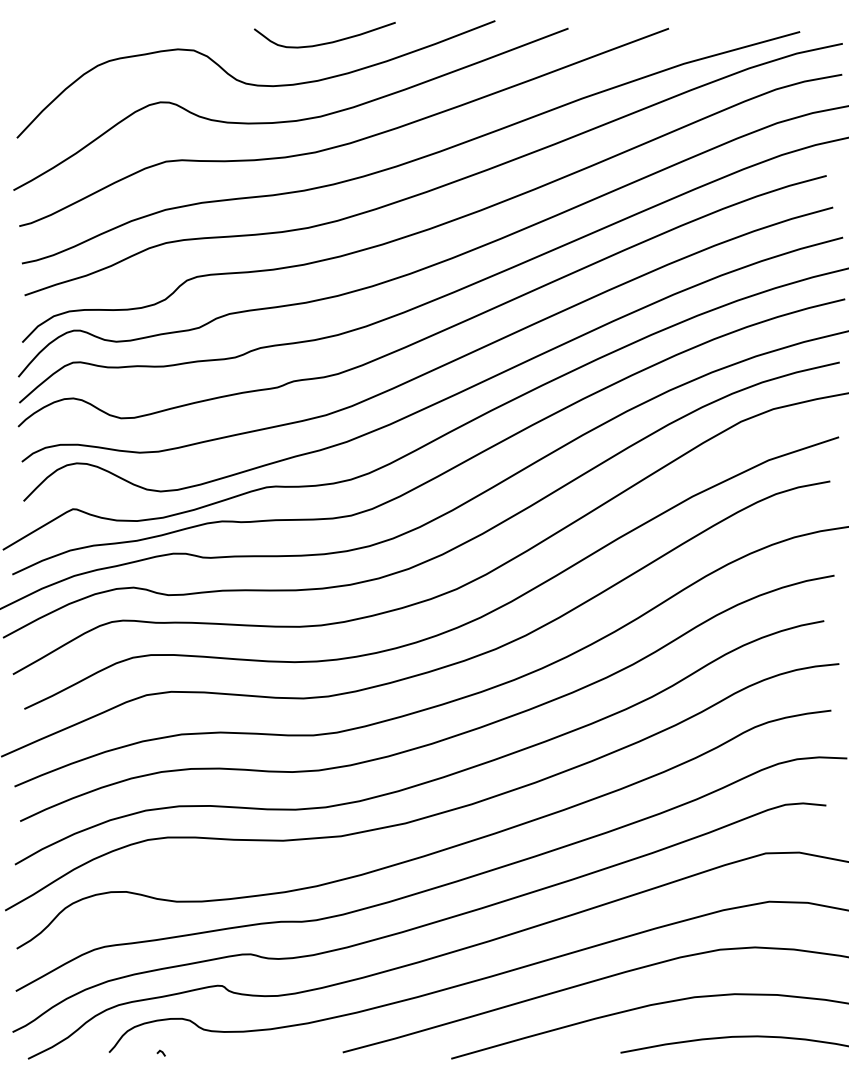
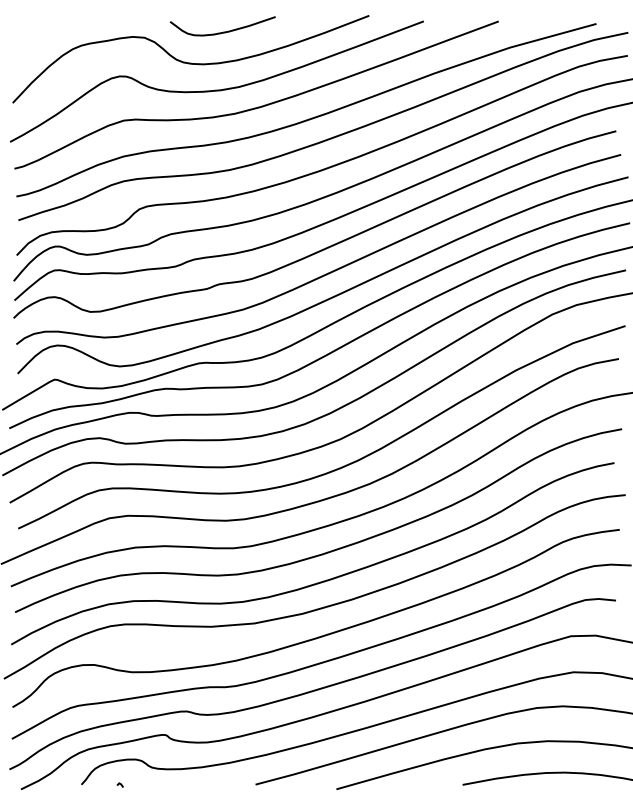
curve: (325, 42) -> (223, 31), moved

